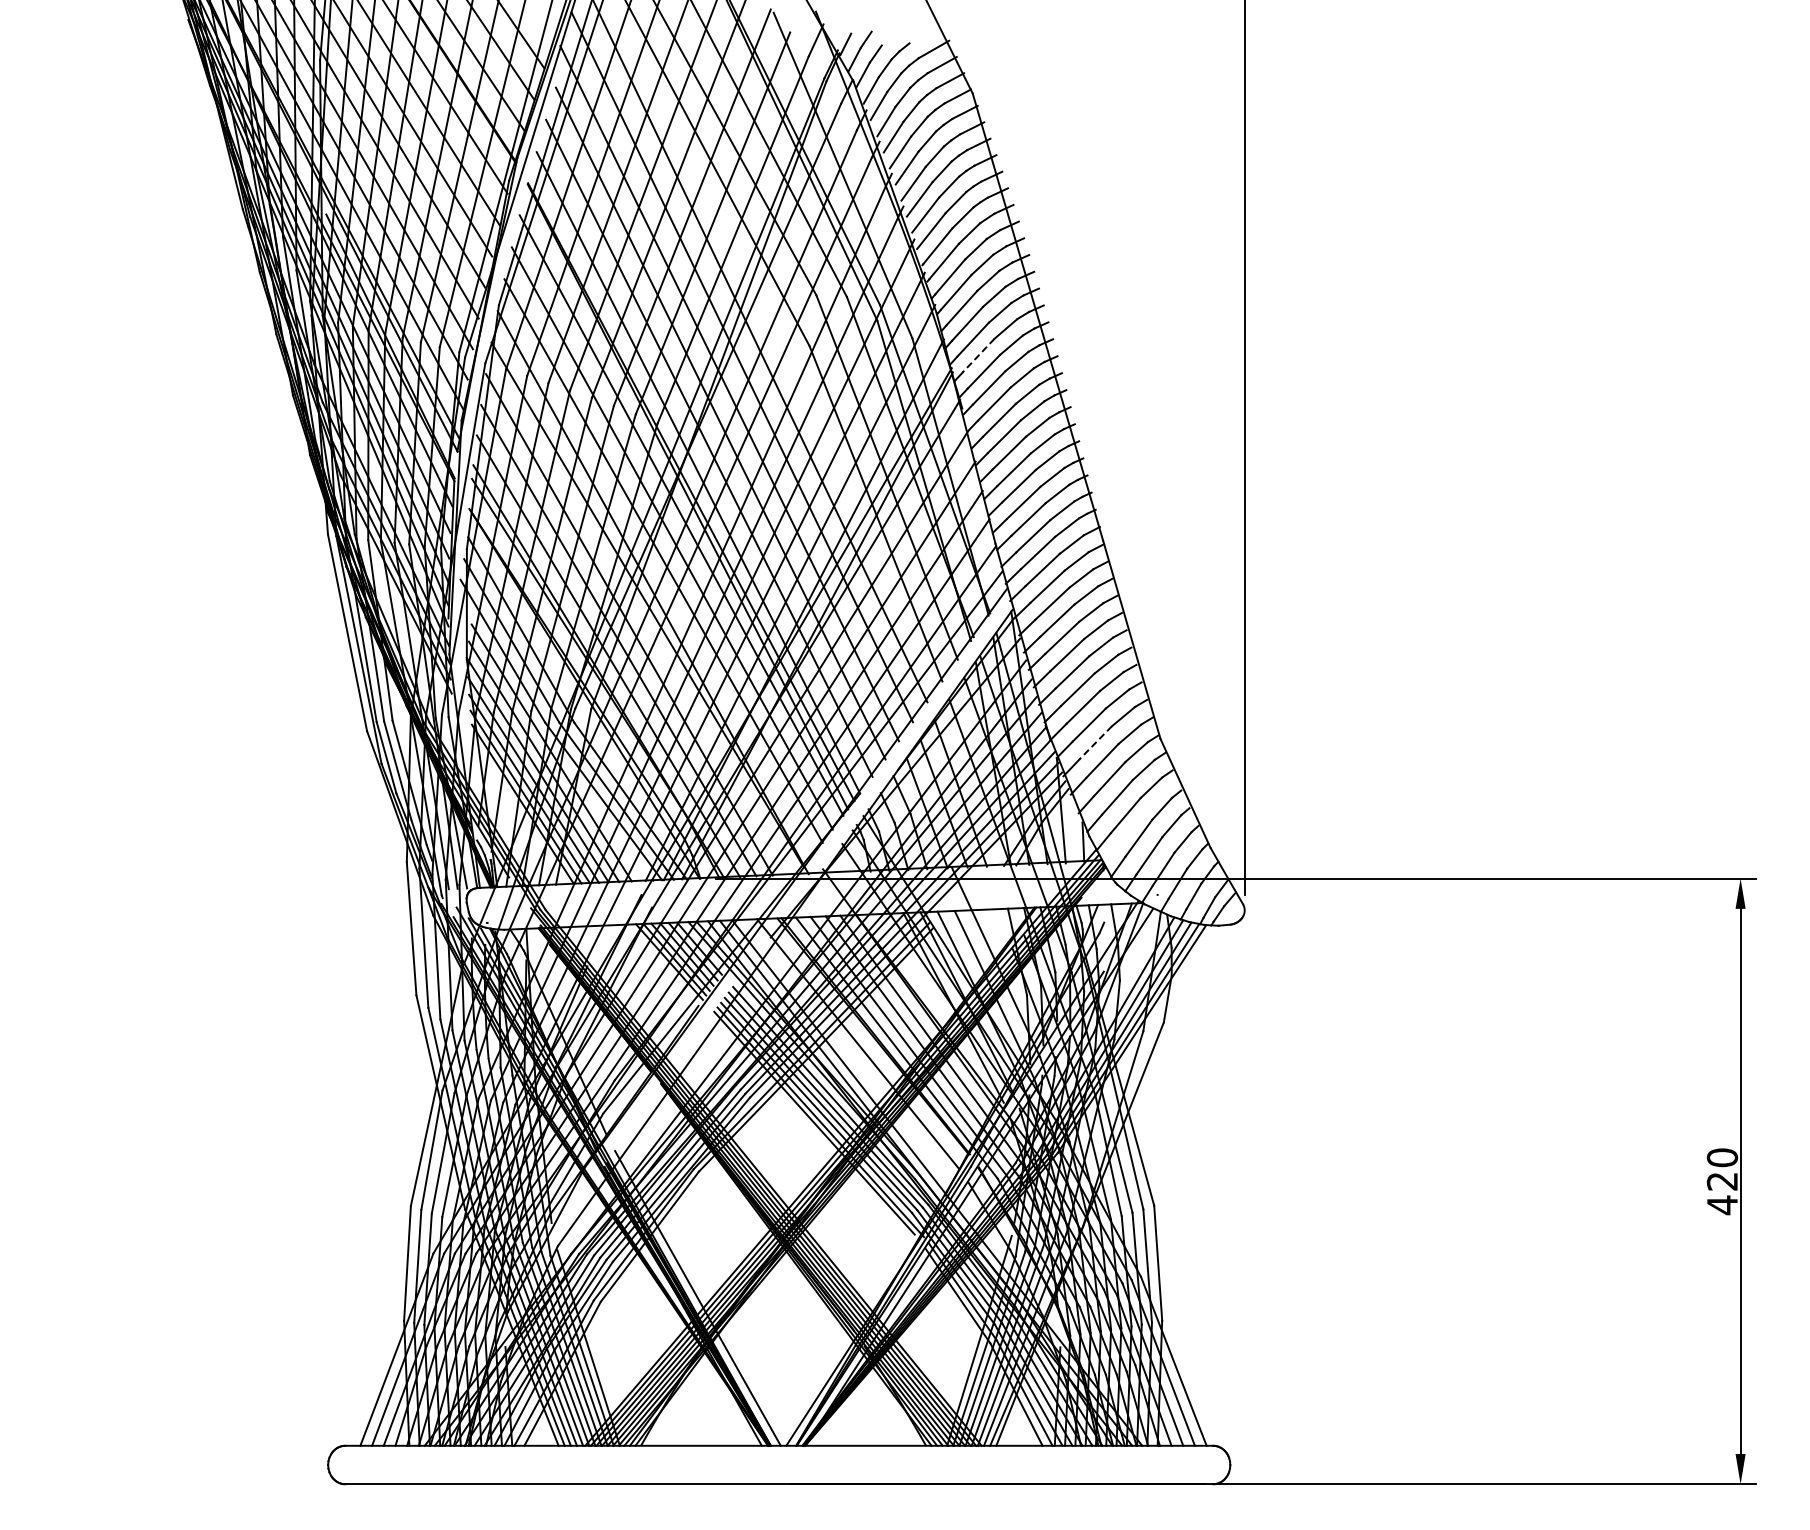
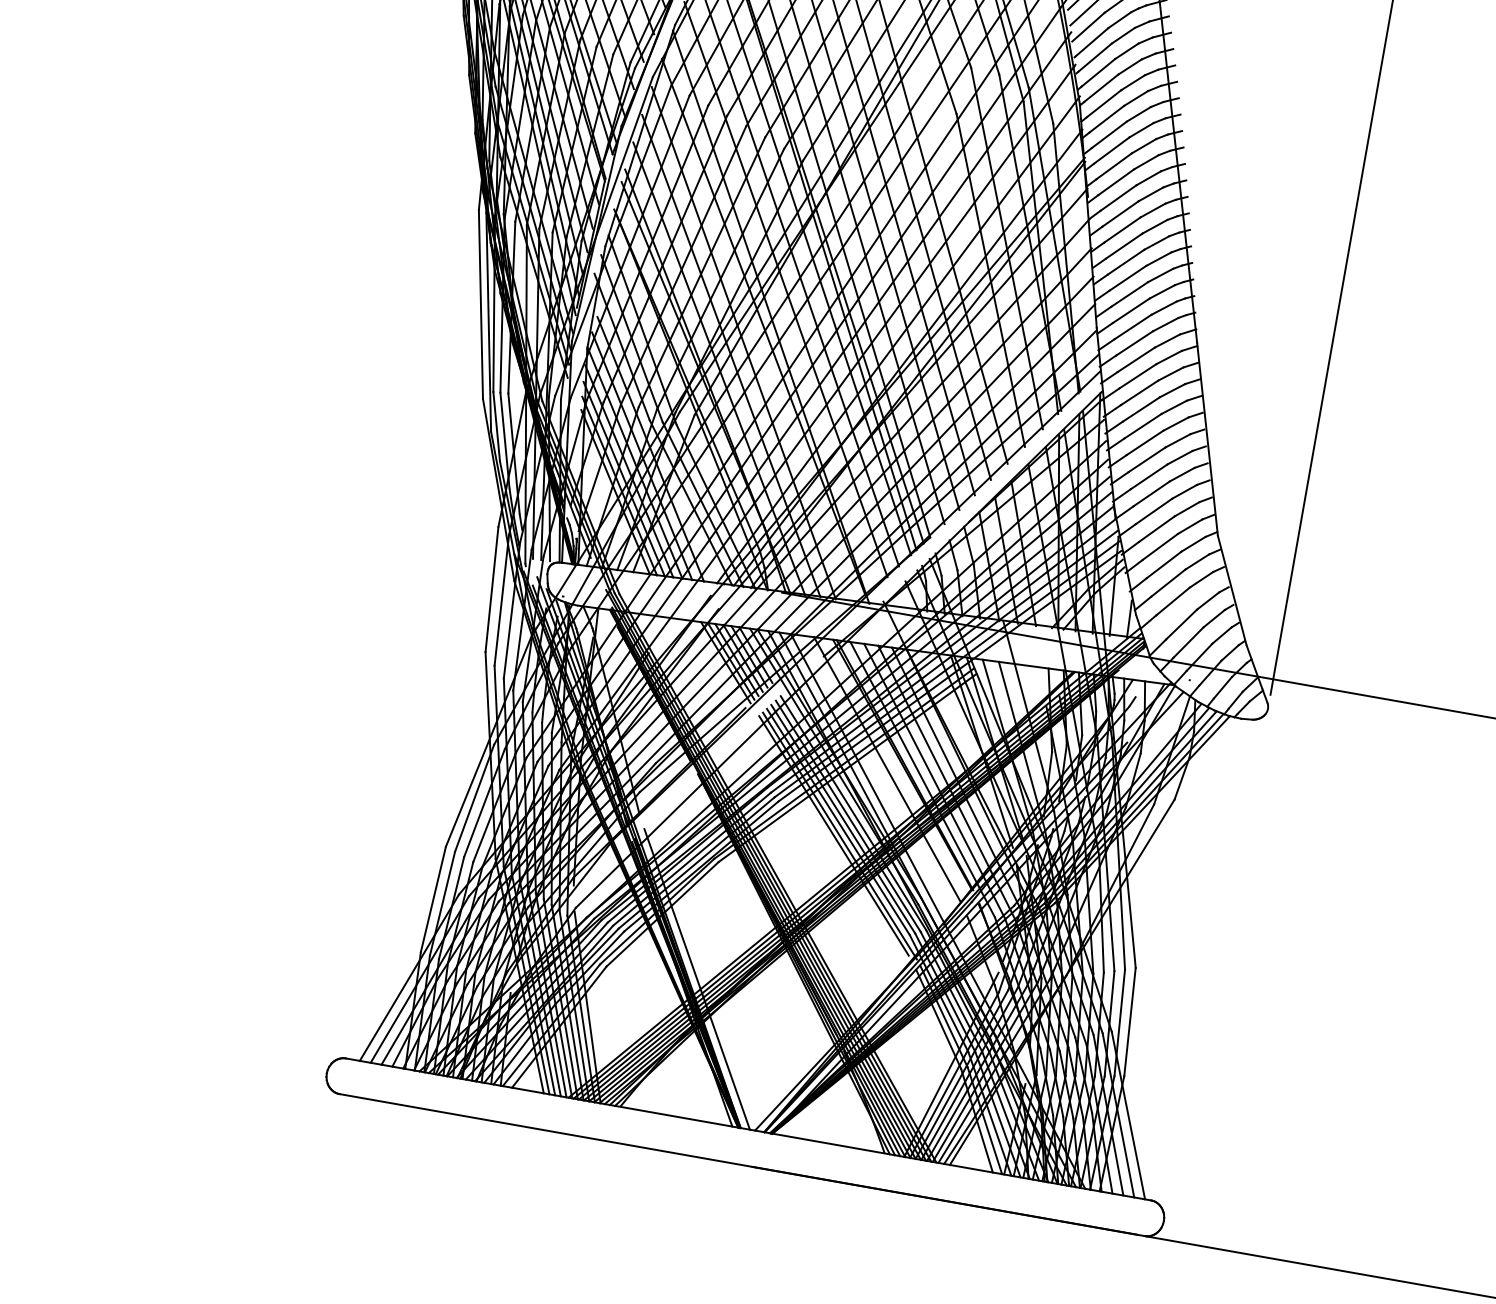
line: (978, 356) -> (1111, 151), dashed -> solid
line: (1095, 743) -> (1156, 529), dashed -> solid

